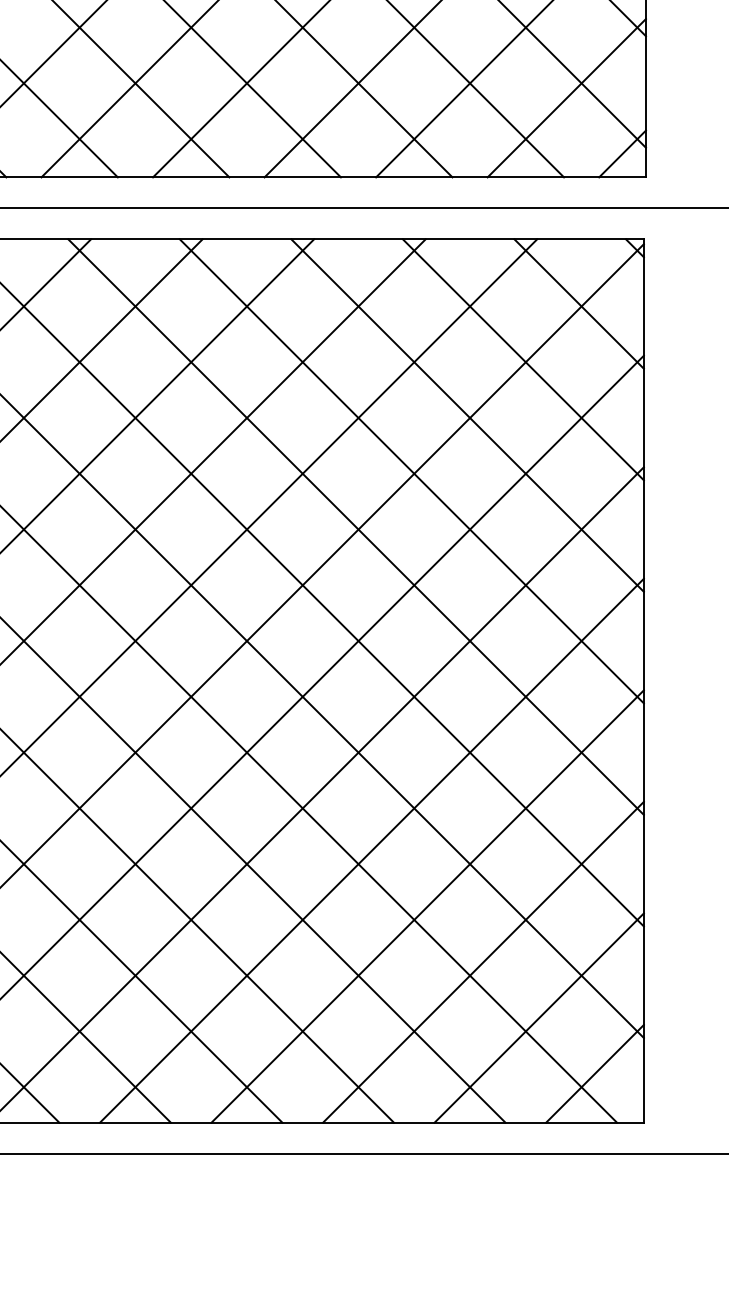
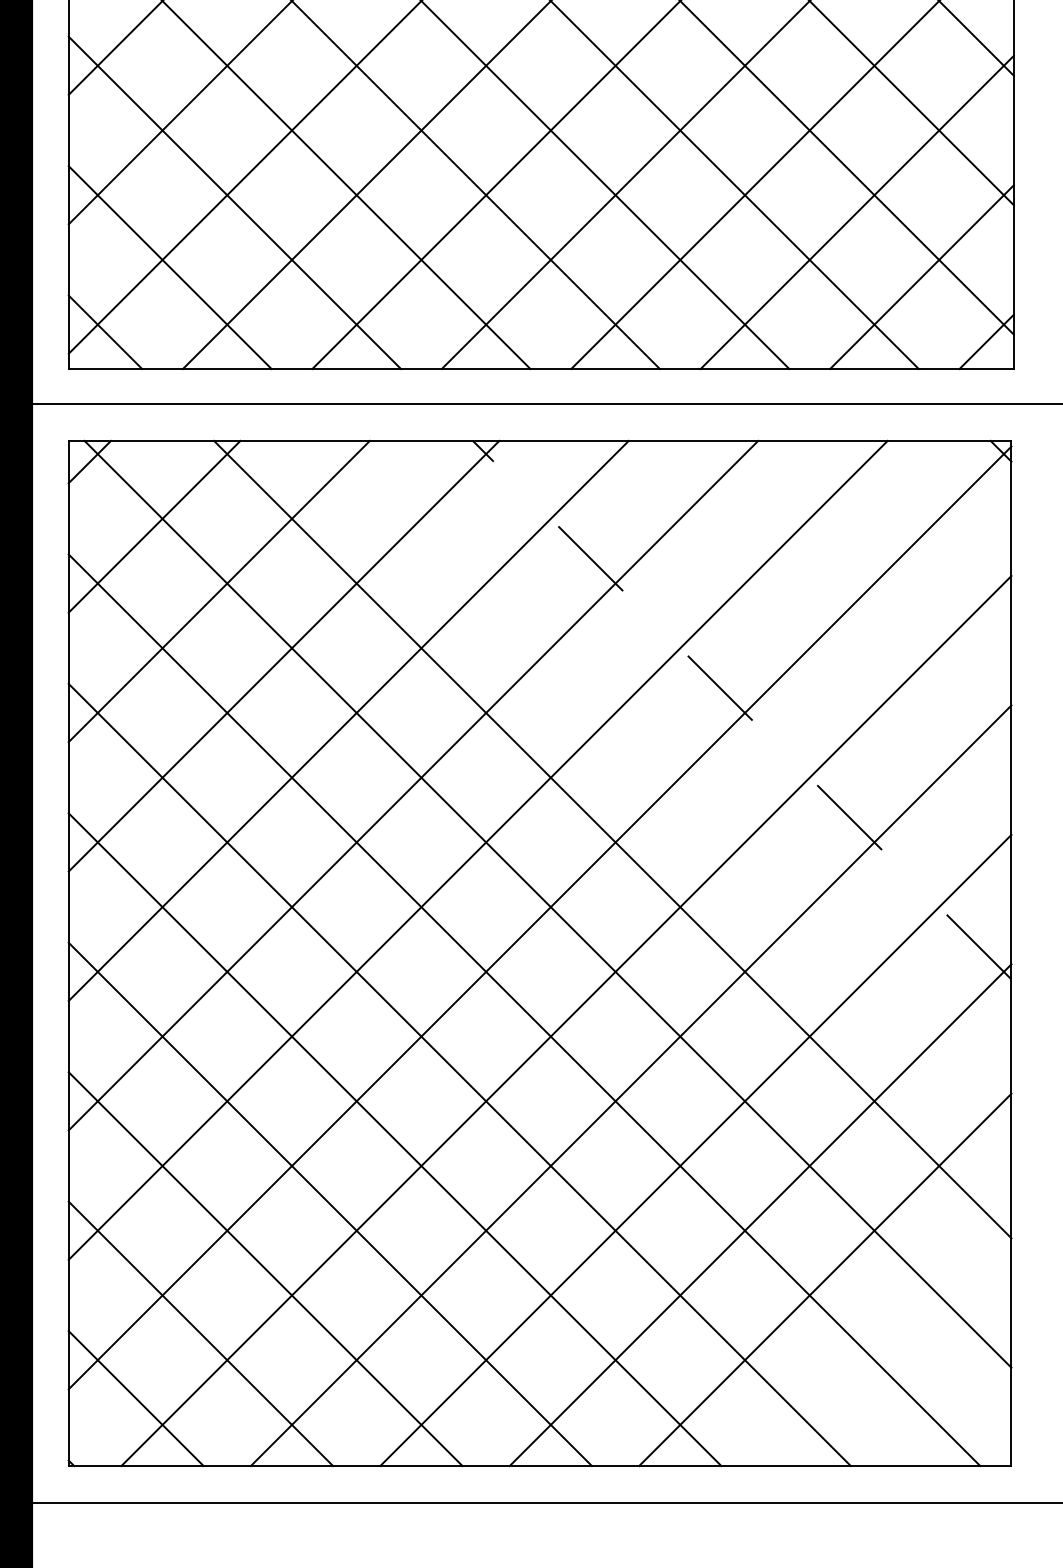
line: (579, 303) -> (936, 515), removed
line: (523, 359) -> (871, 580), removed
line: (467, 415) -> (806, 645), removed
line: (412, 471) -> (742, 710), solid -> dashed
line: (356, 526) -> (677, 774), removed
line: (538, 1017) -> (889, 1344), removed
line: (594, 1073) -> (954, 1409), removed

